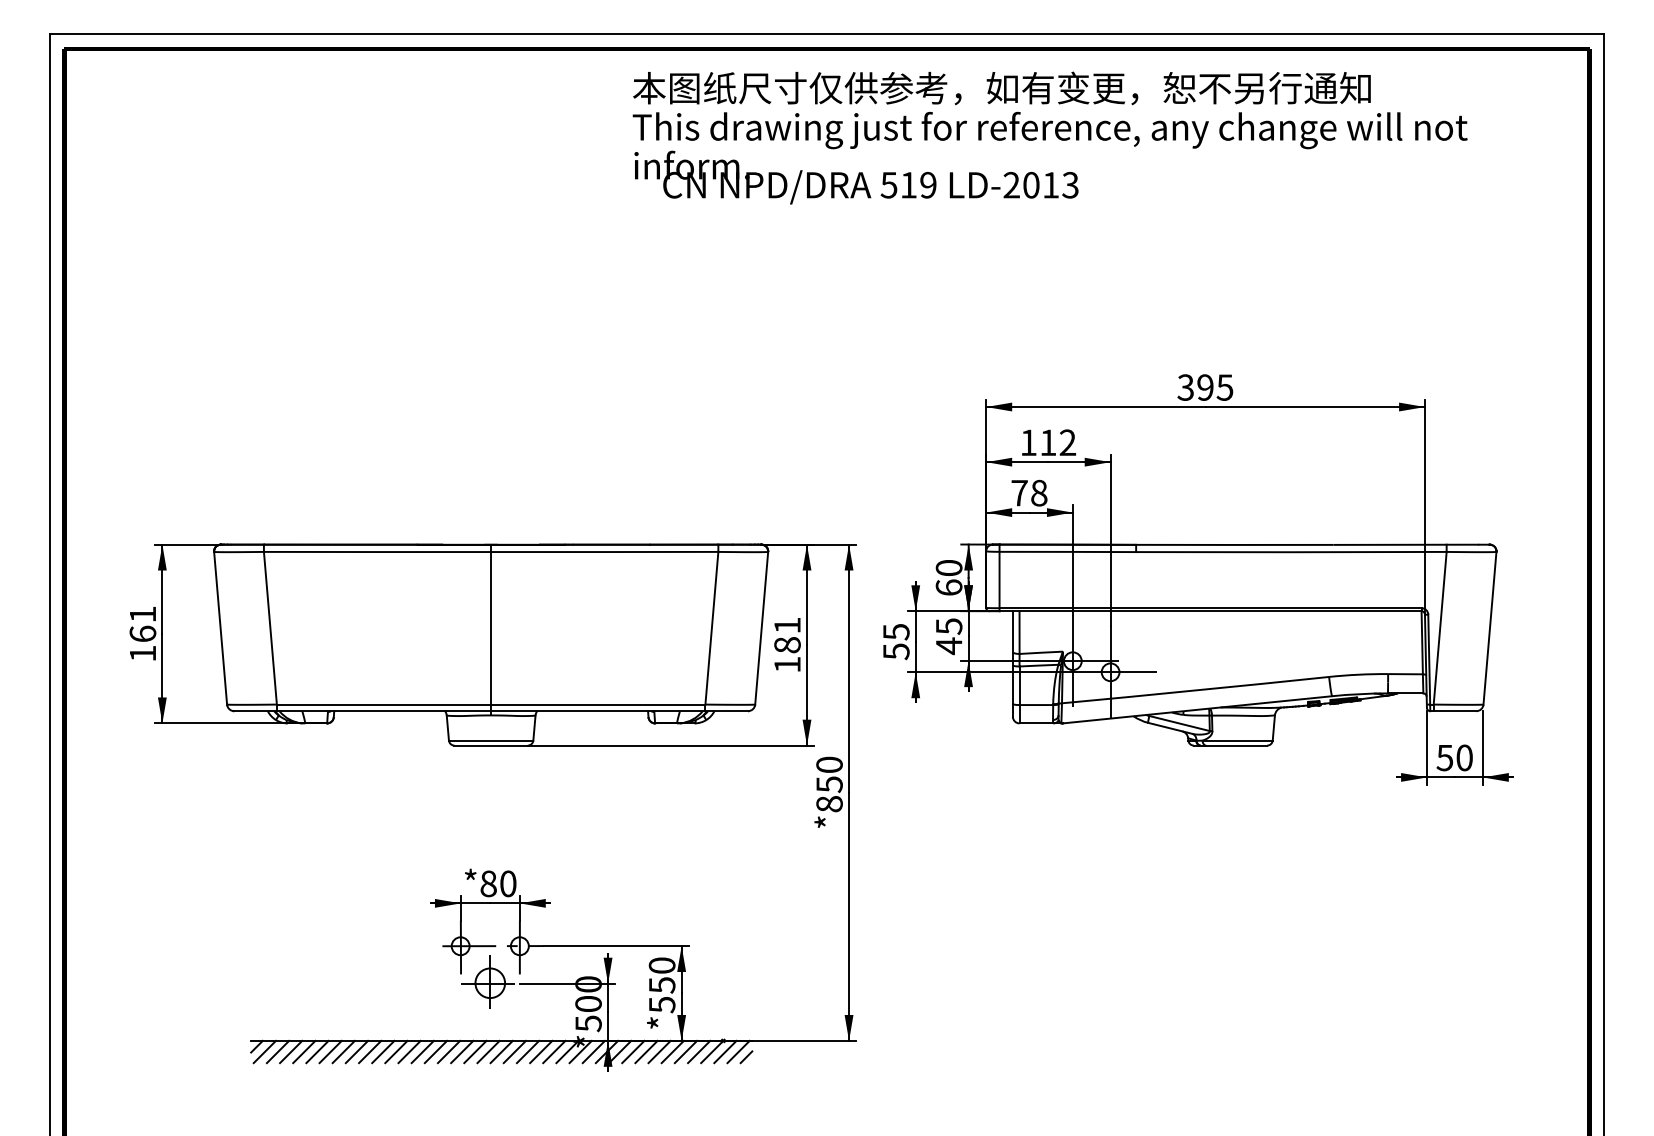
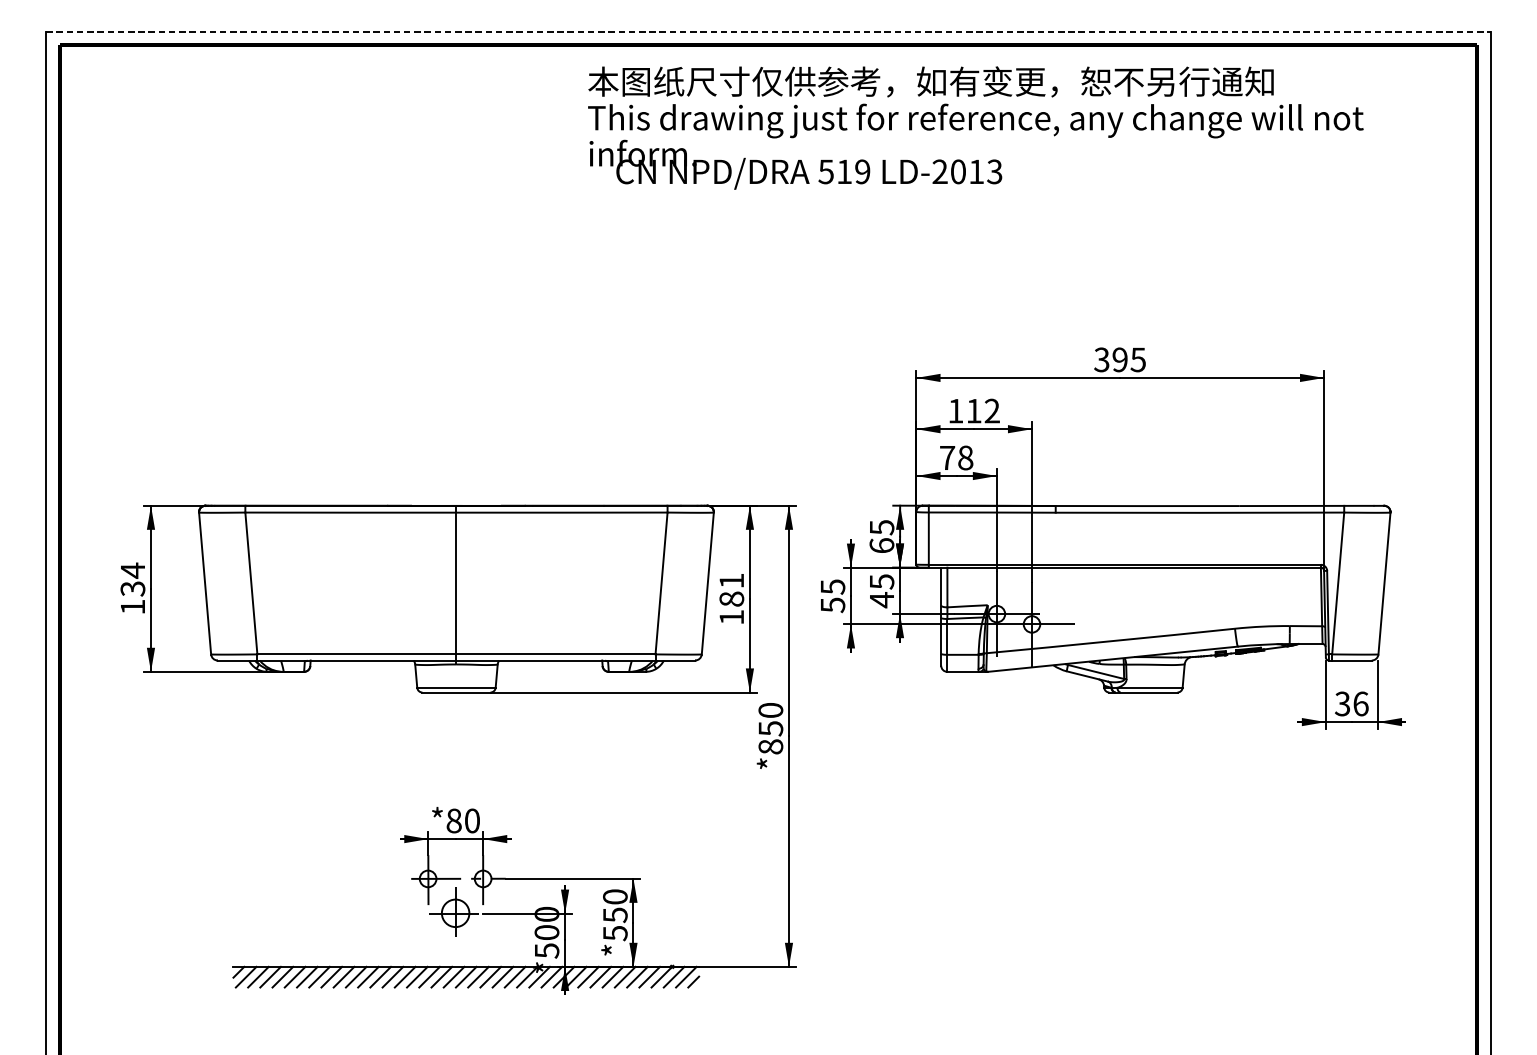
line: (827, 34) -> (768, 31), solid -> dashed
text: (948, 568) -> (881, 527), 60 -> 65
text: (142, 623) -> (132, 579), 161 -> 134
text: (1454, 757) -> (1351, 703), 50 -> 36

